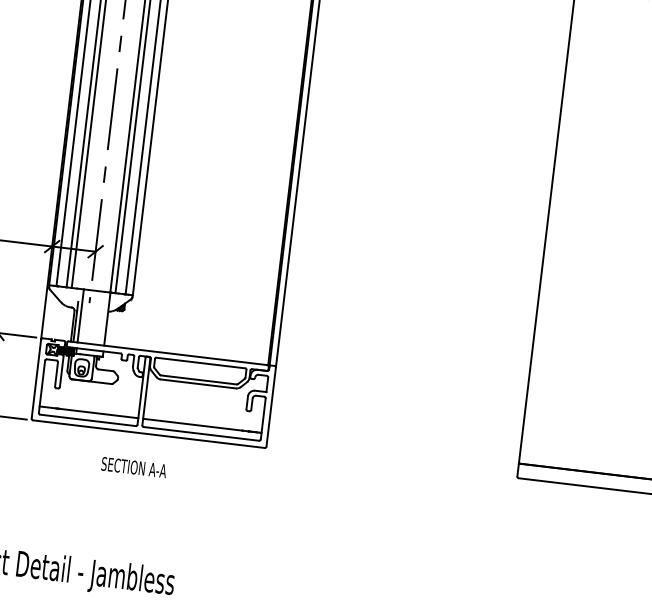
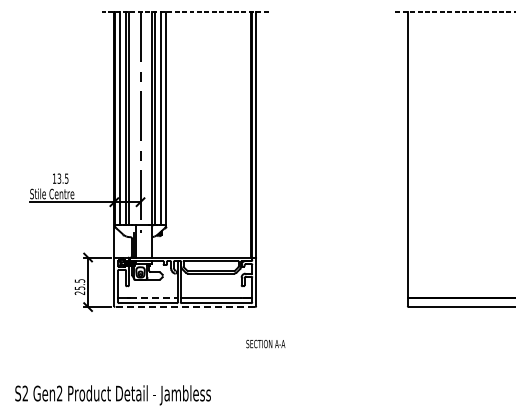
line: (98, 413) -> (153, 298), solid -> dashed
line: (149, 434) -> (185, 307), solid -> dashed
text: (133, 466) -> (265, 343), moved

